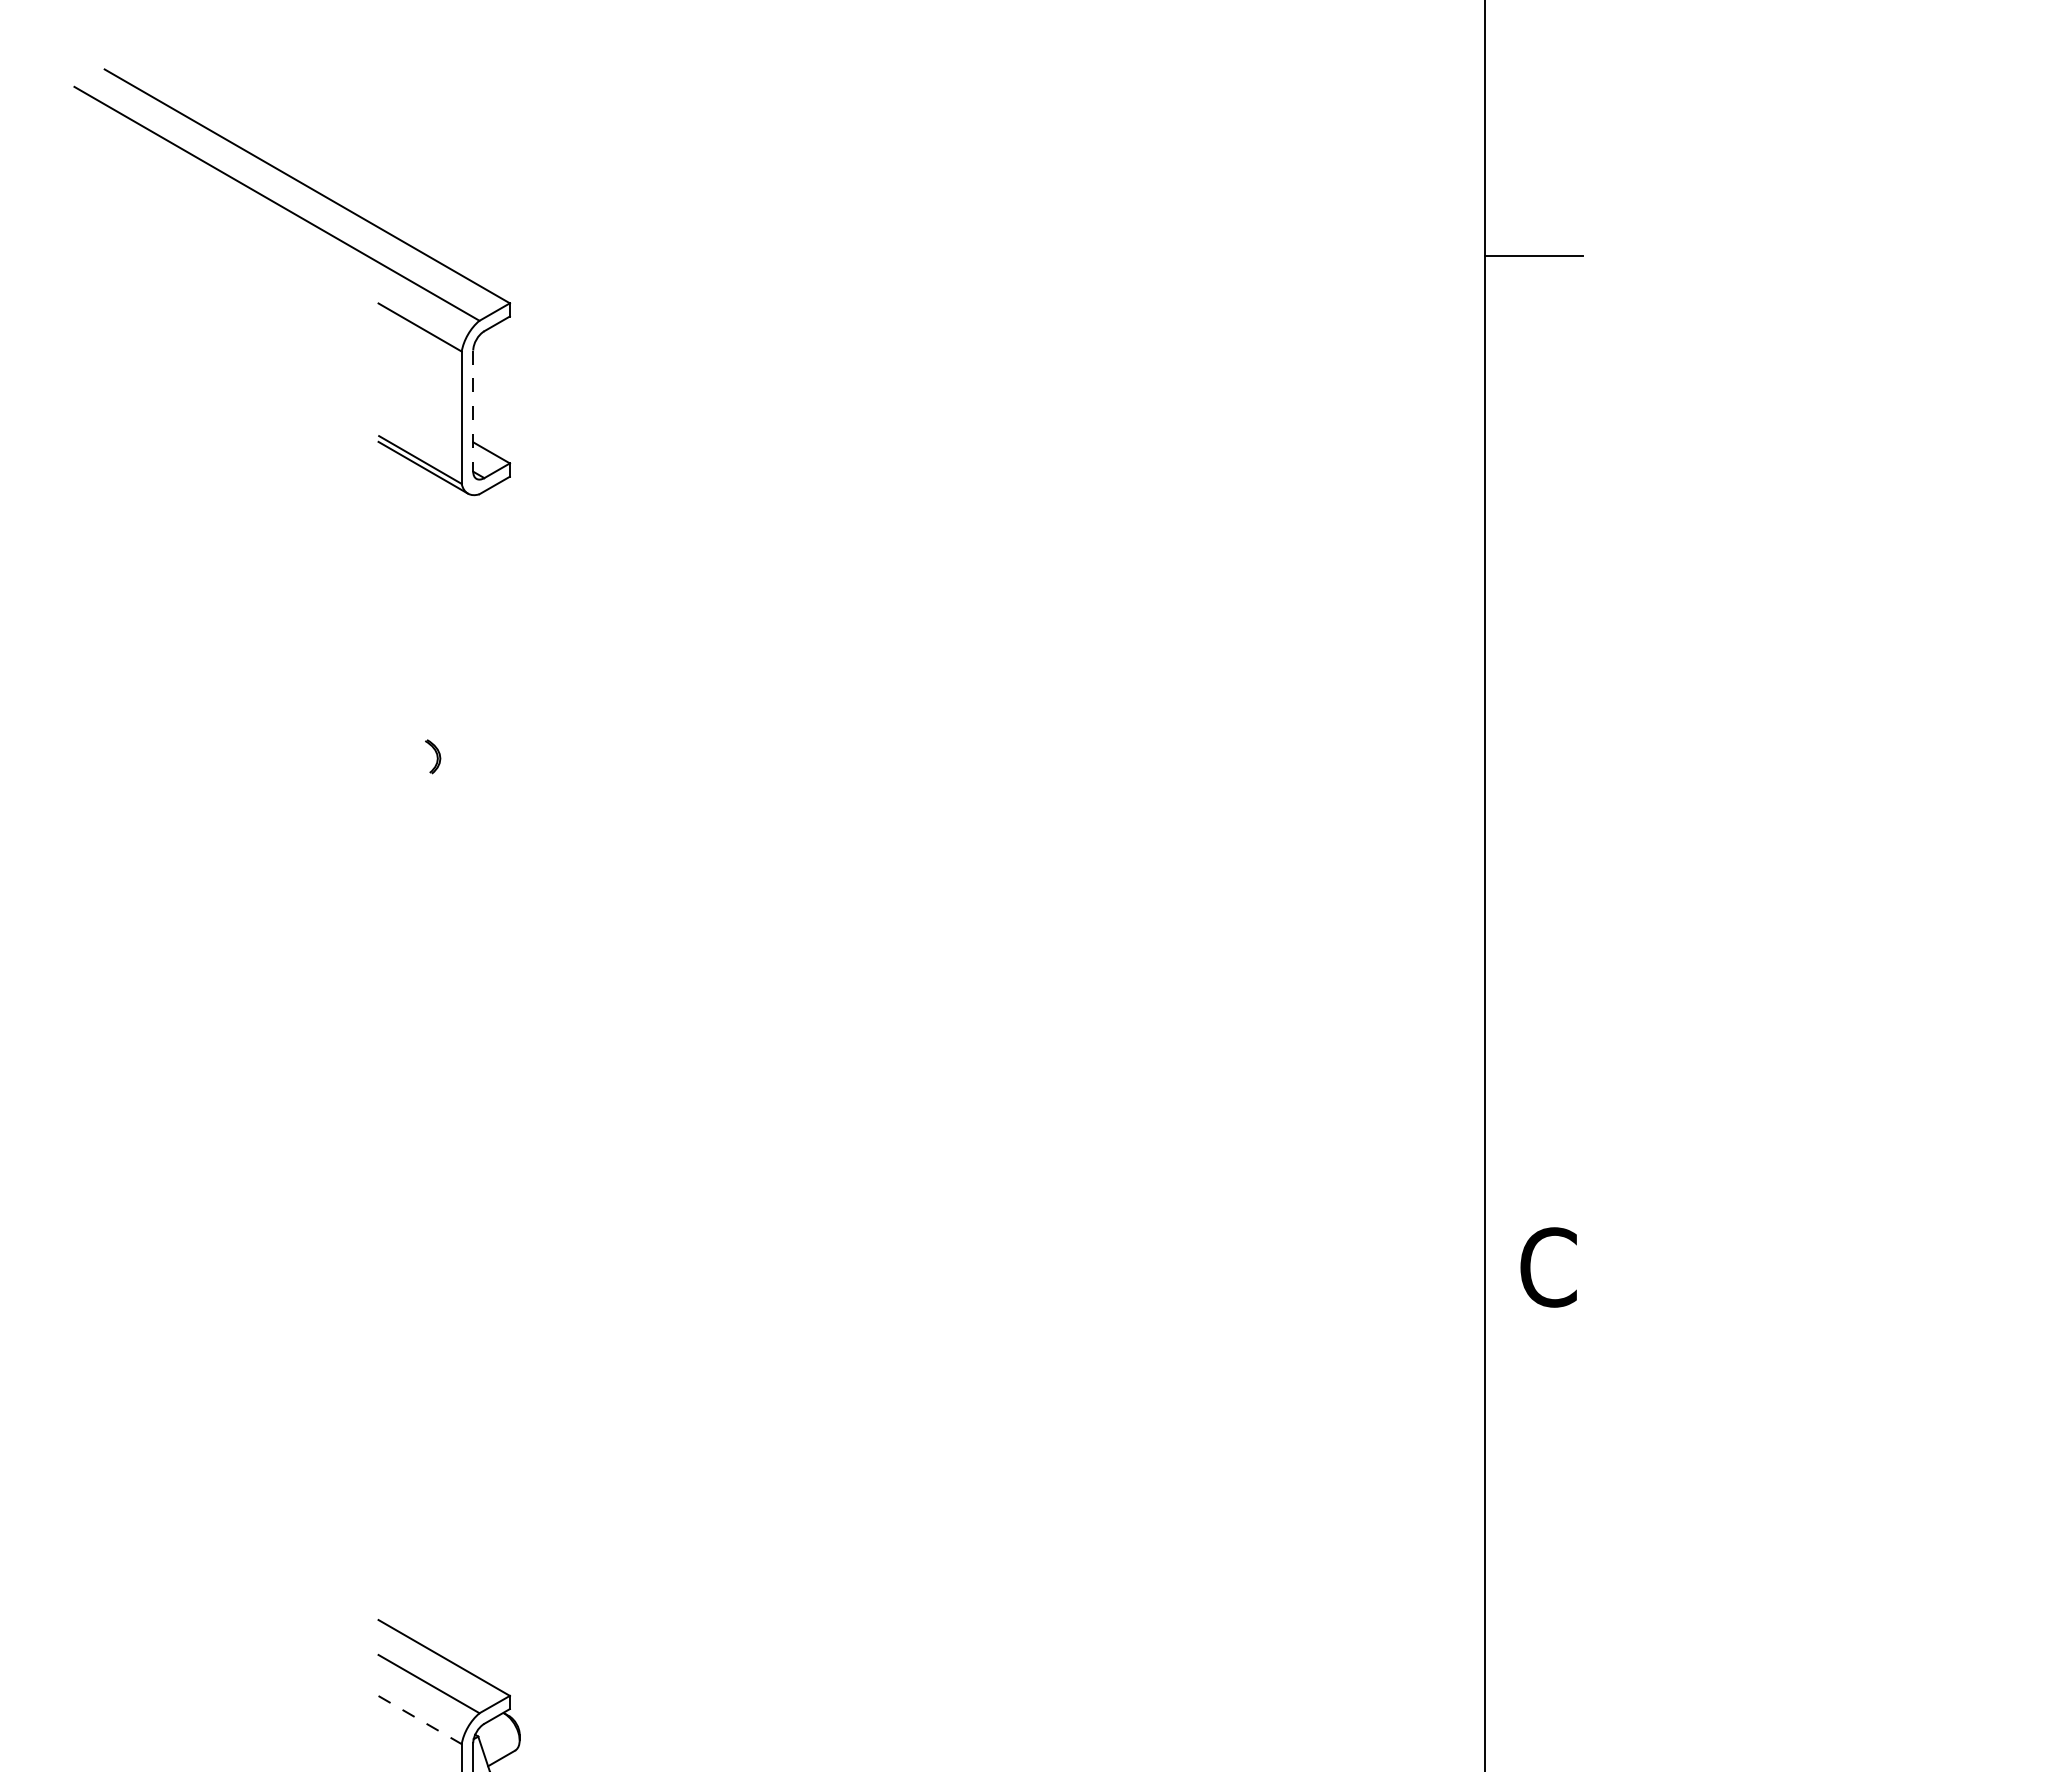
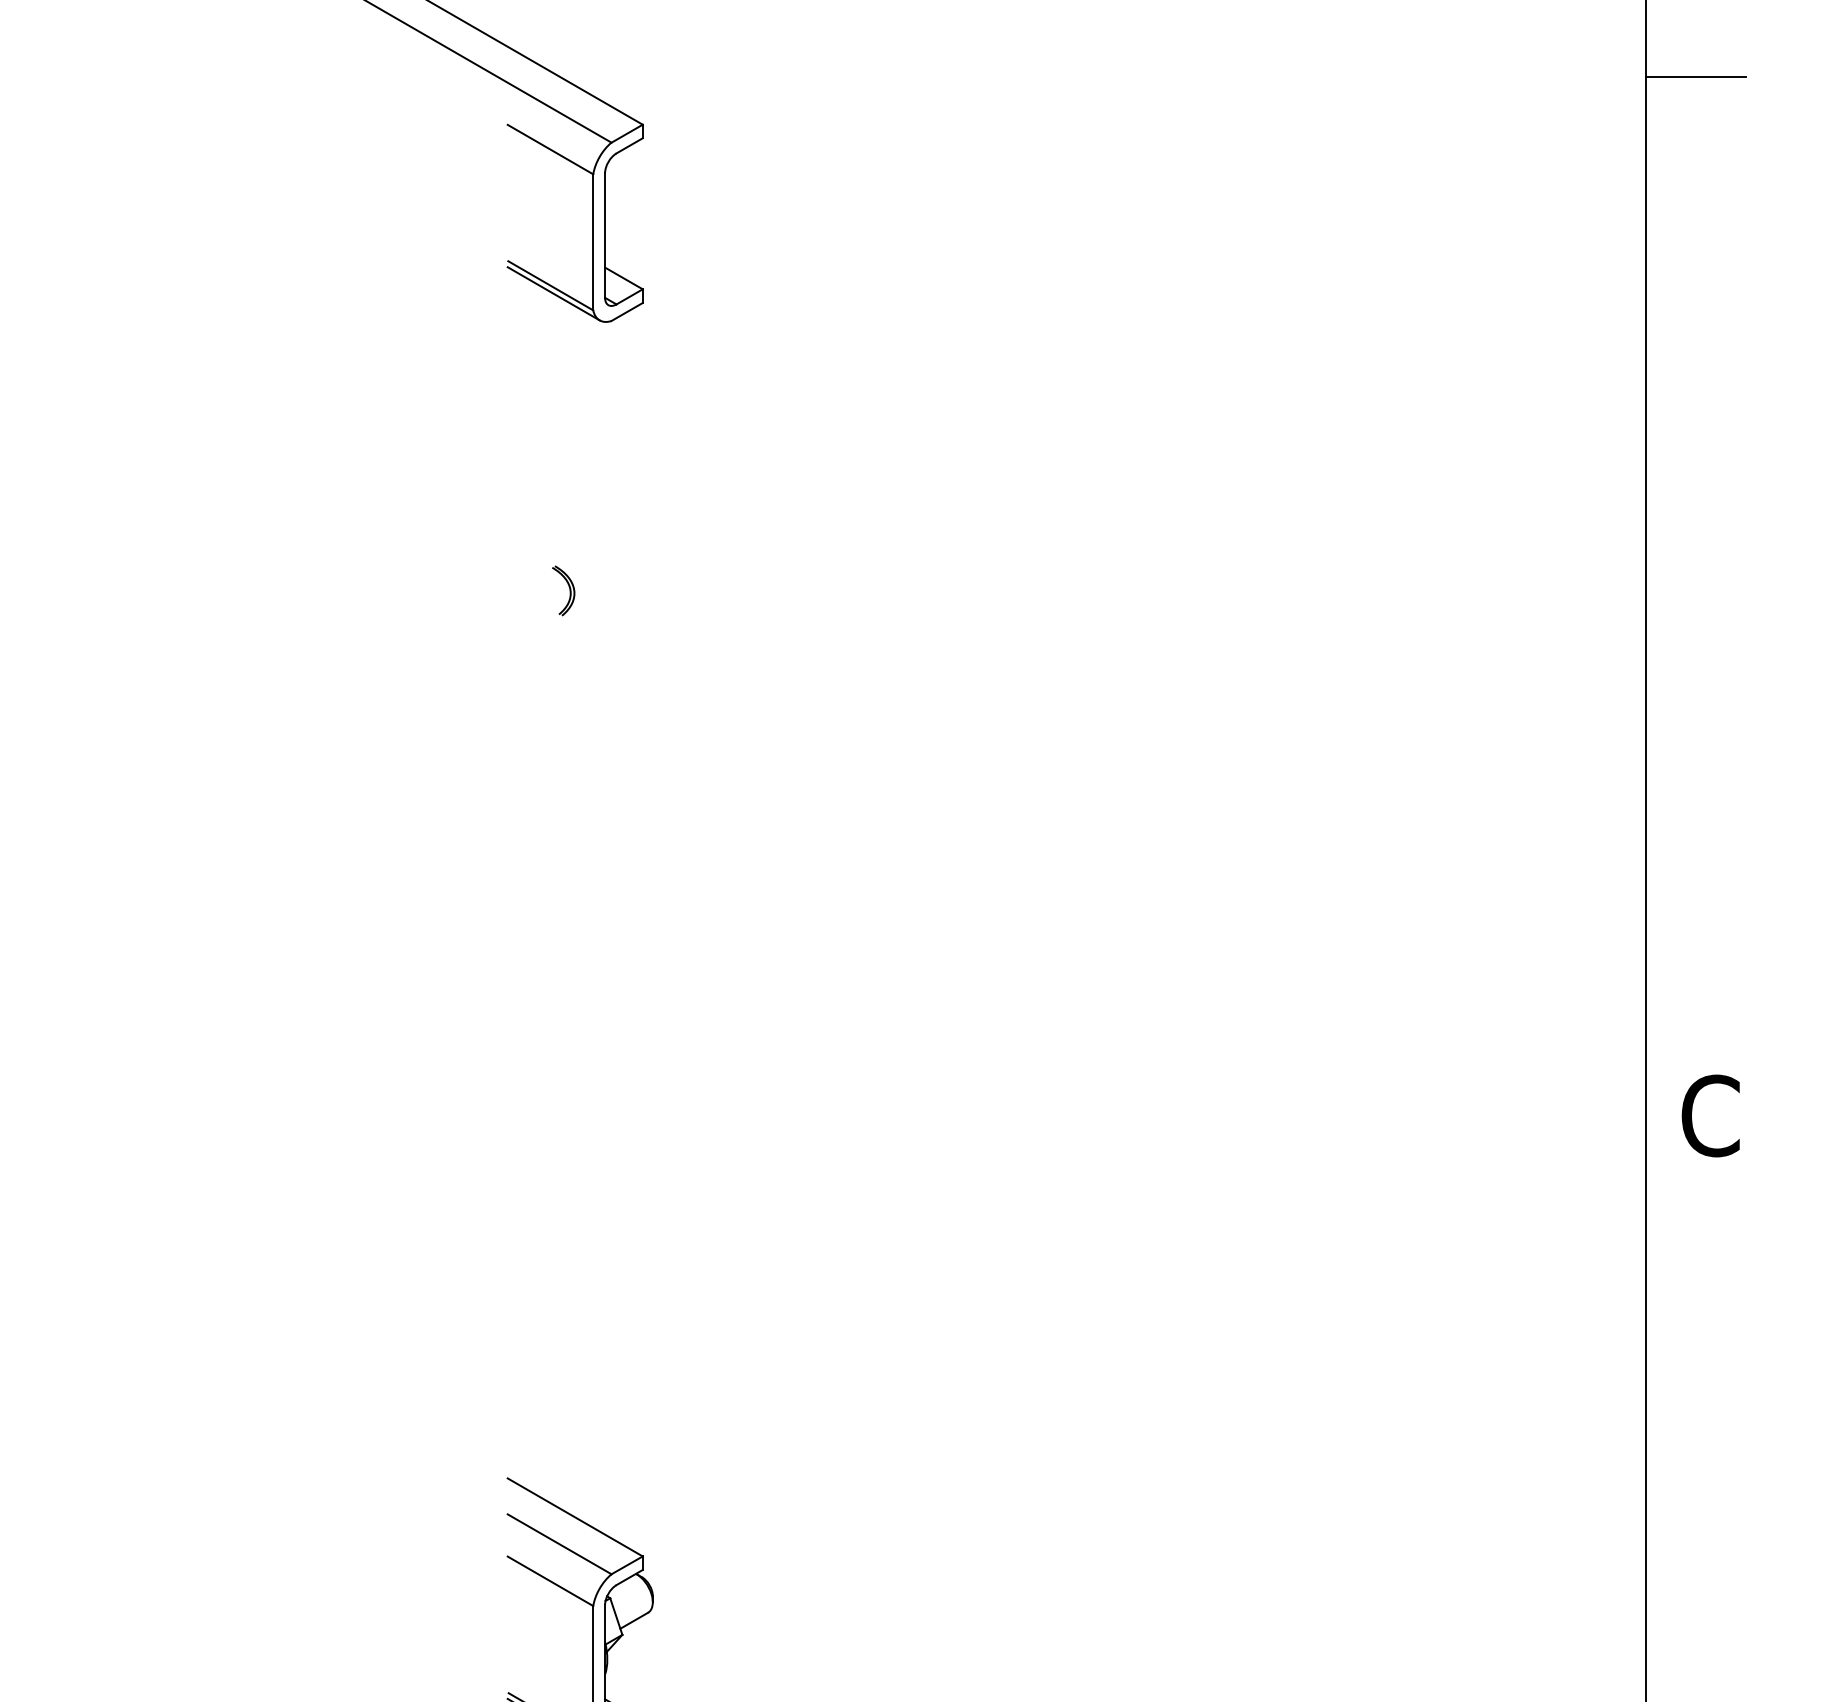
line: (473, 411) -> (605, 235), dashed -> solid
part: (432, 756) -> (563, 590), size x1.43
line: (420, 1720) -> (550, 1581), dashed -> solid

